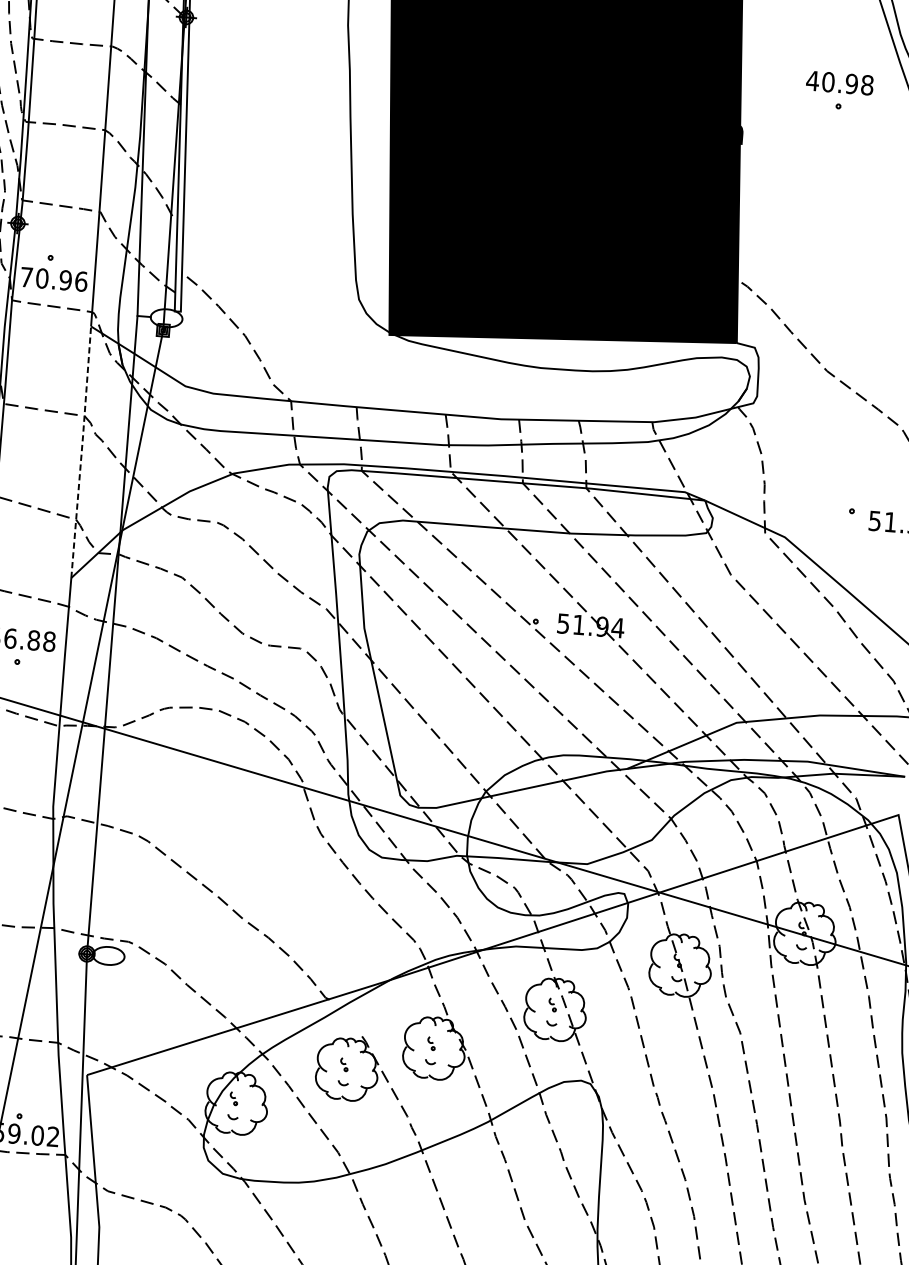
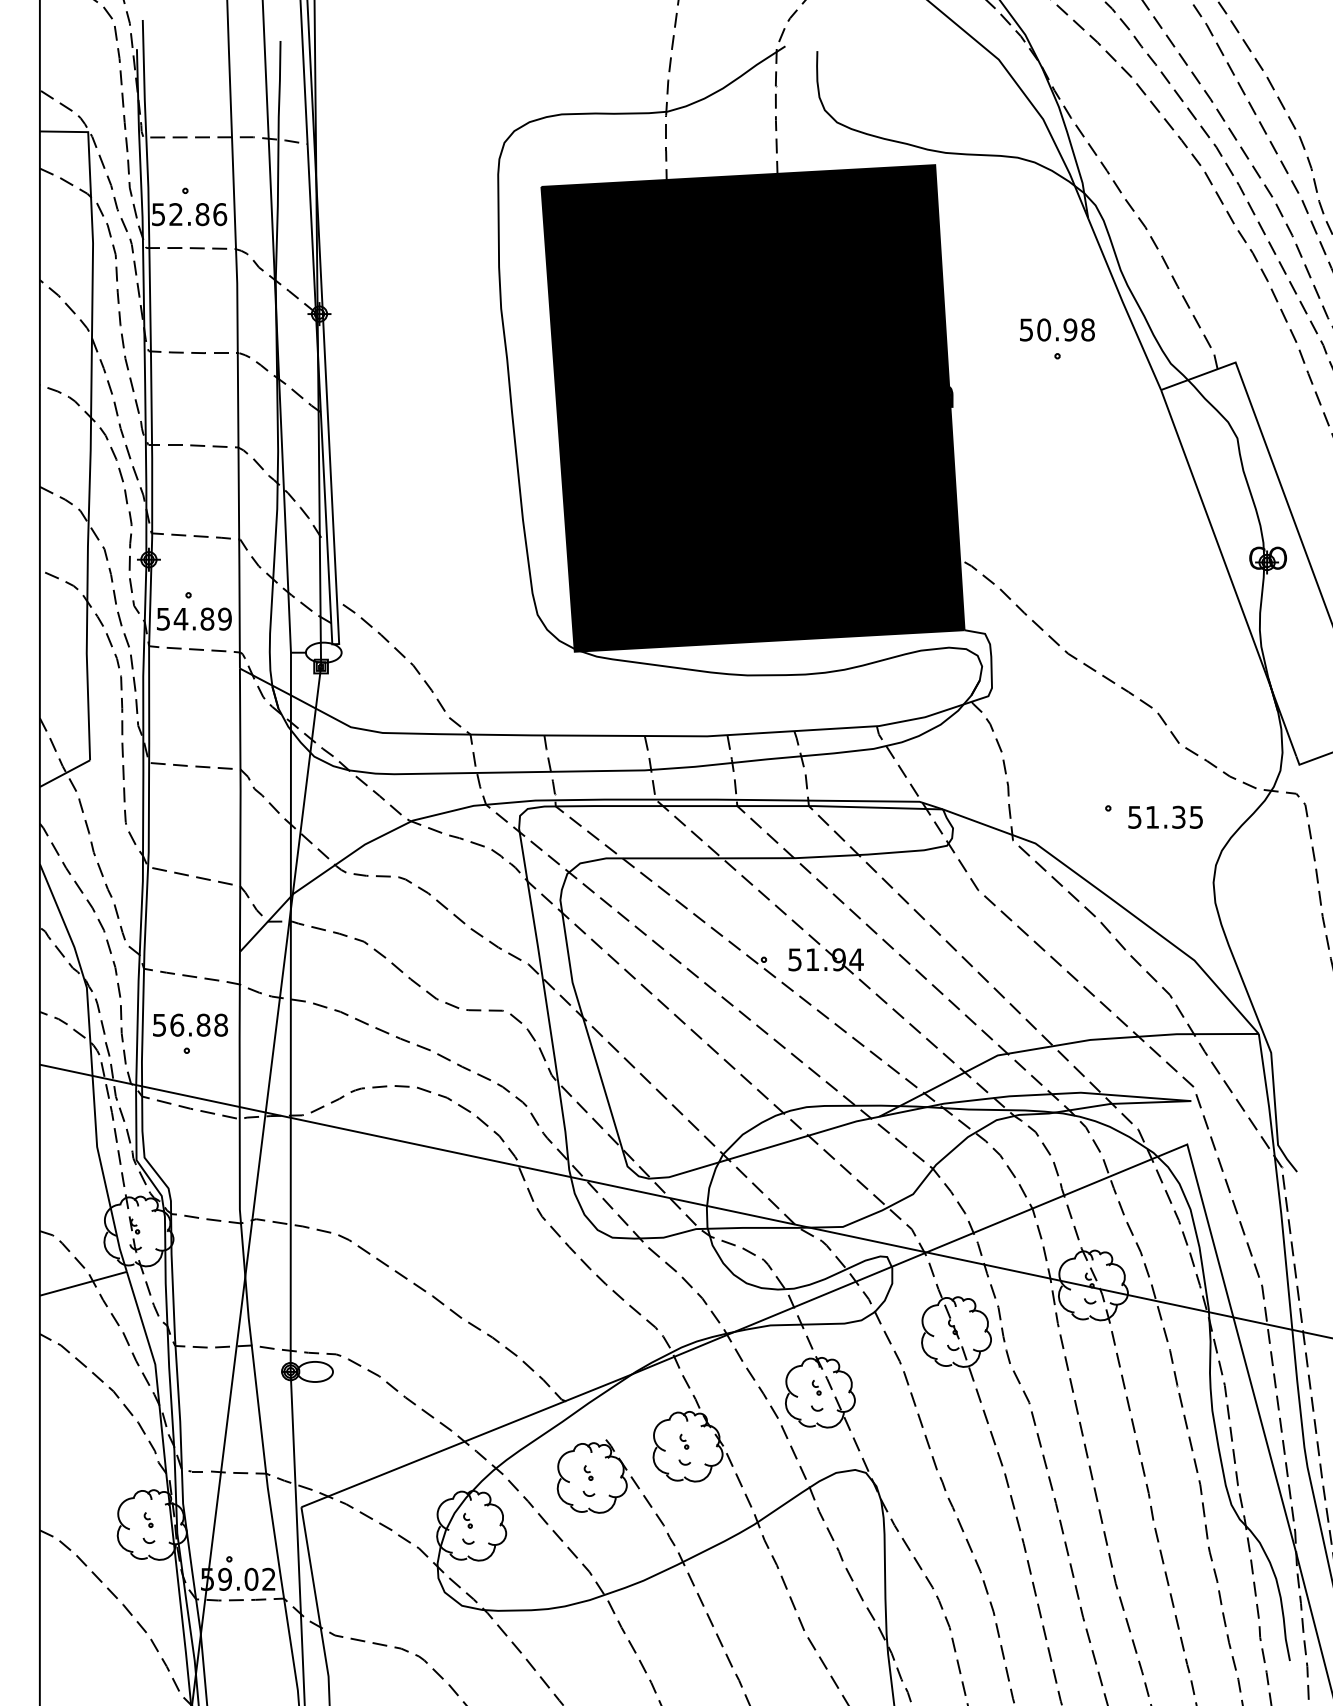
text: (812, 80) -> (1026, 329), 40.98 -> 50.98
text: (54, 278) -> (194, 618), 70.96 -> 54.89
line: (81, 451) -> (240, 809), dashed -> solid

